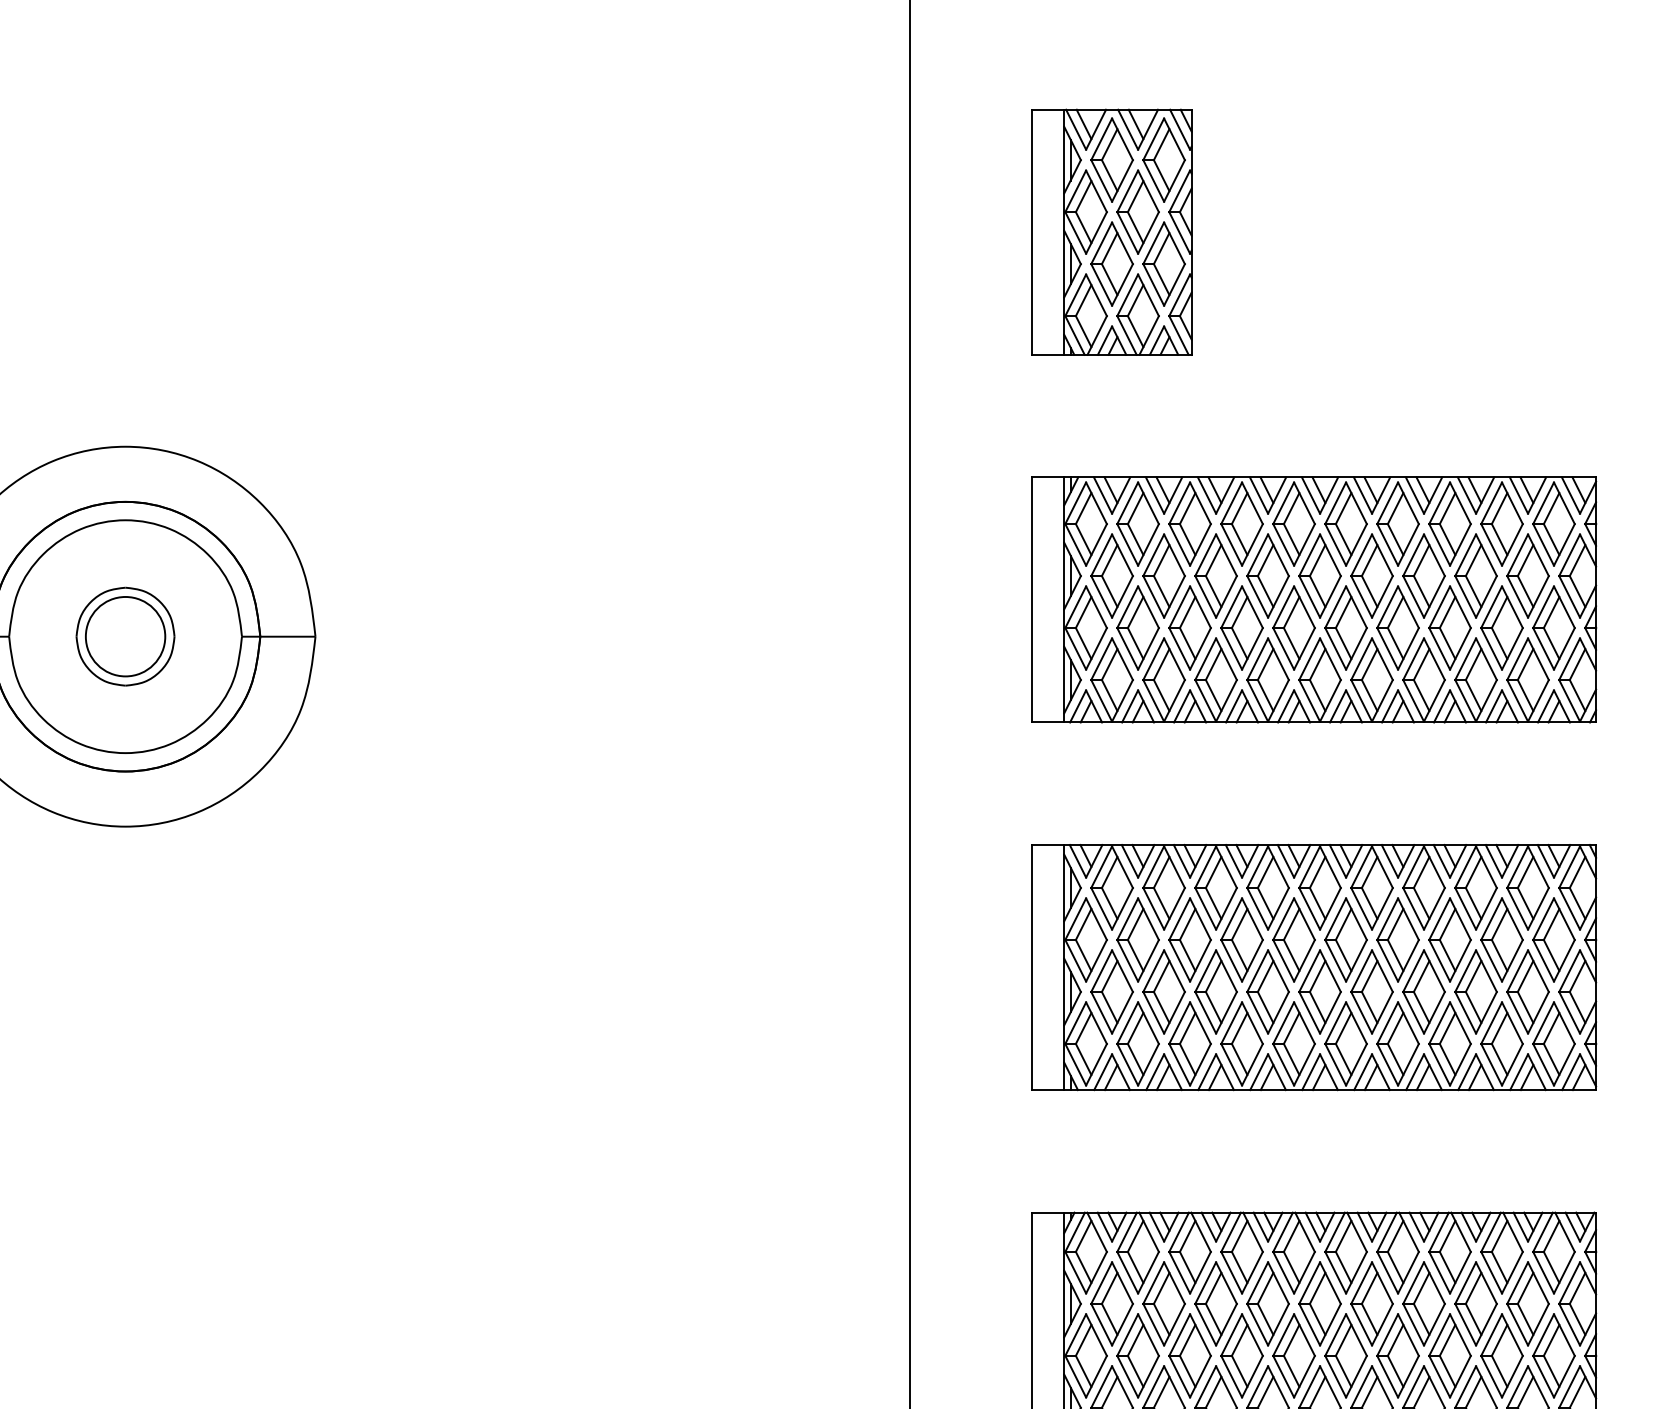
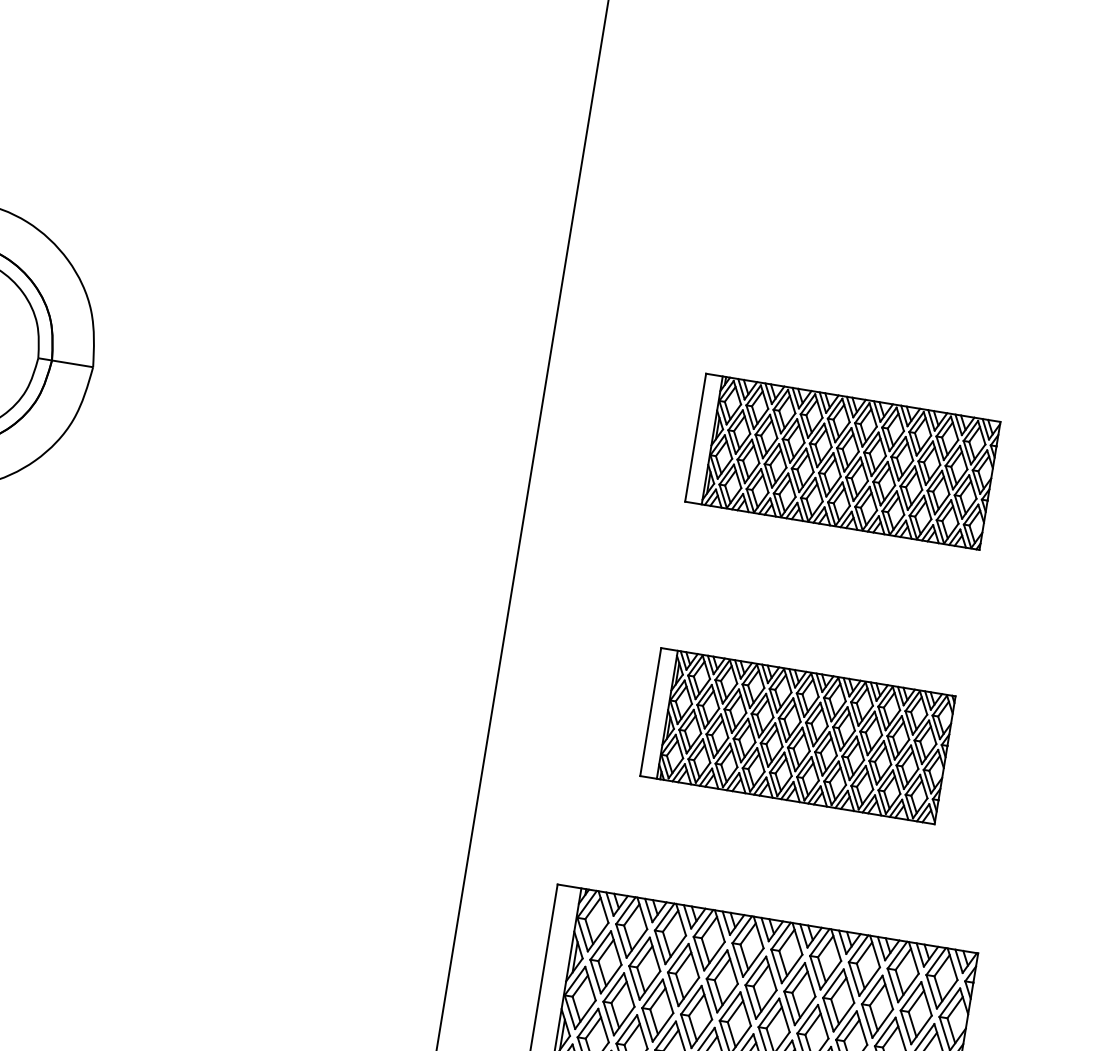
part: (1111, 231) -> (736, 162), removed
part: (1314, 599) -> (843, 461), size x0.7
part: (1314, 967) -> (798, 736), size x0.7

